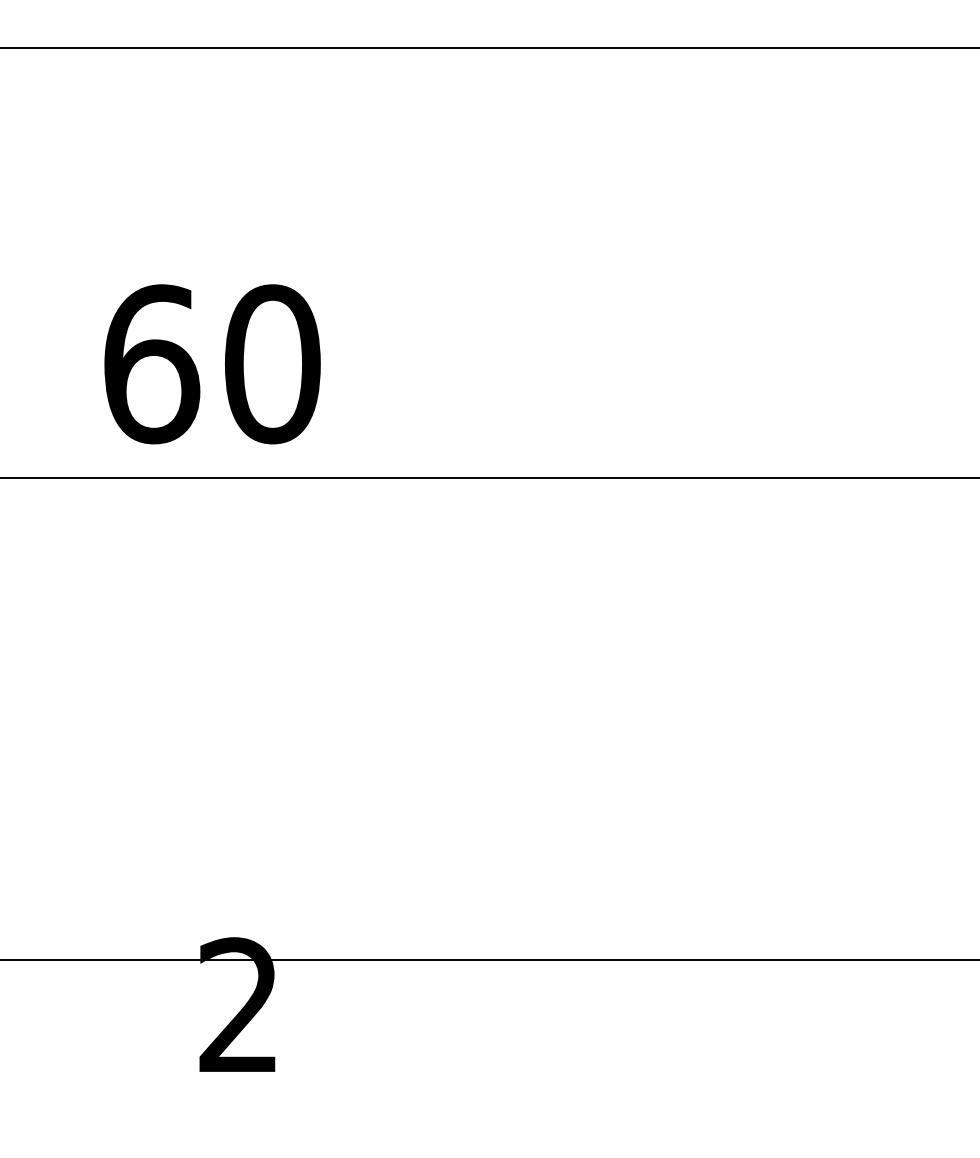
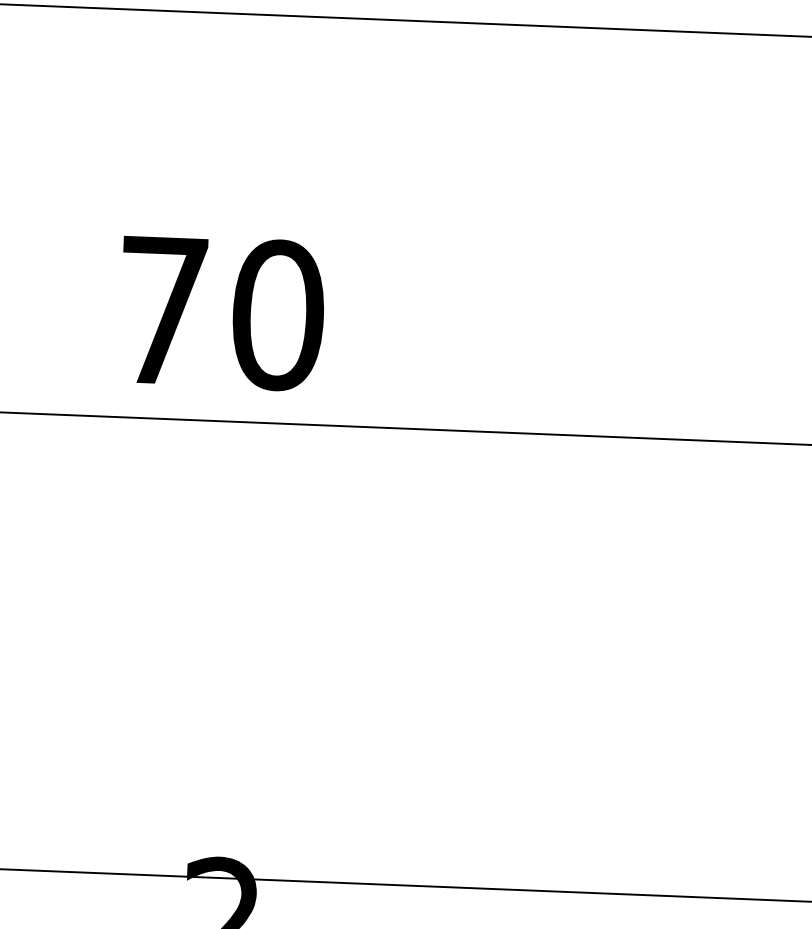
text: (152, 364) -> (164, 310), 60 -> 70

